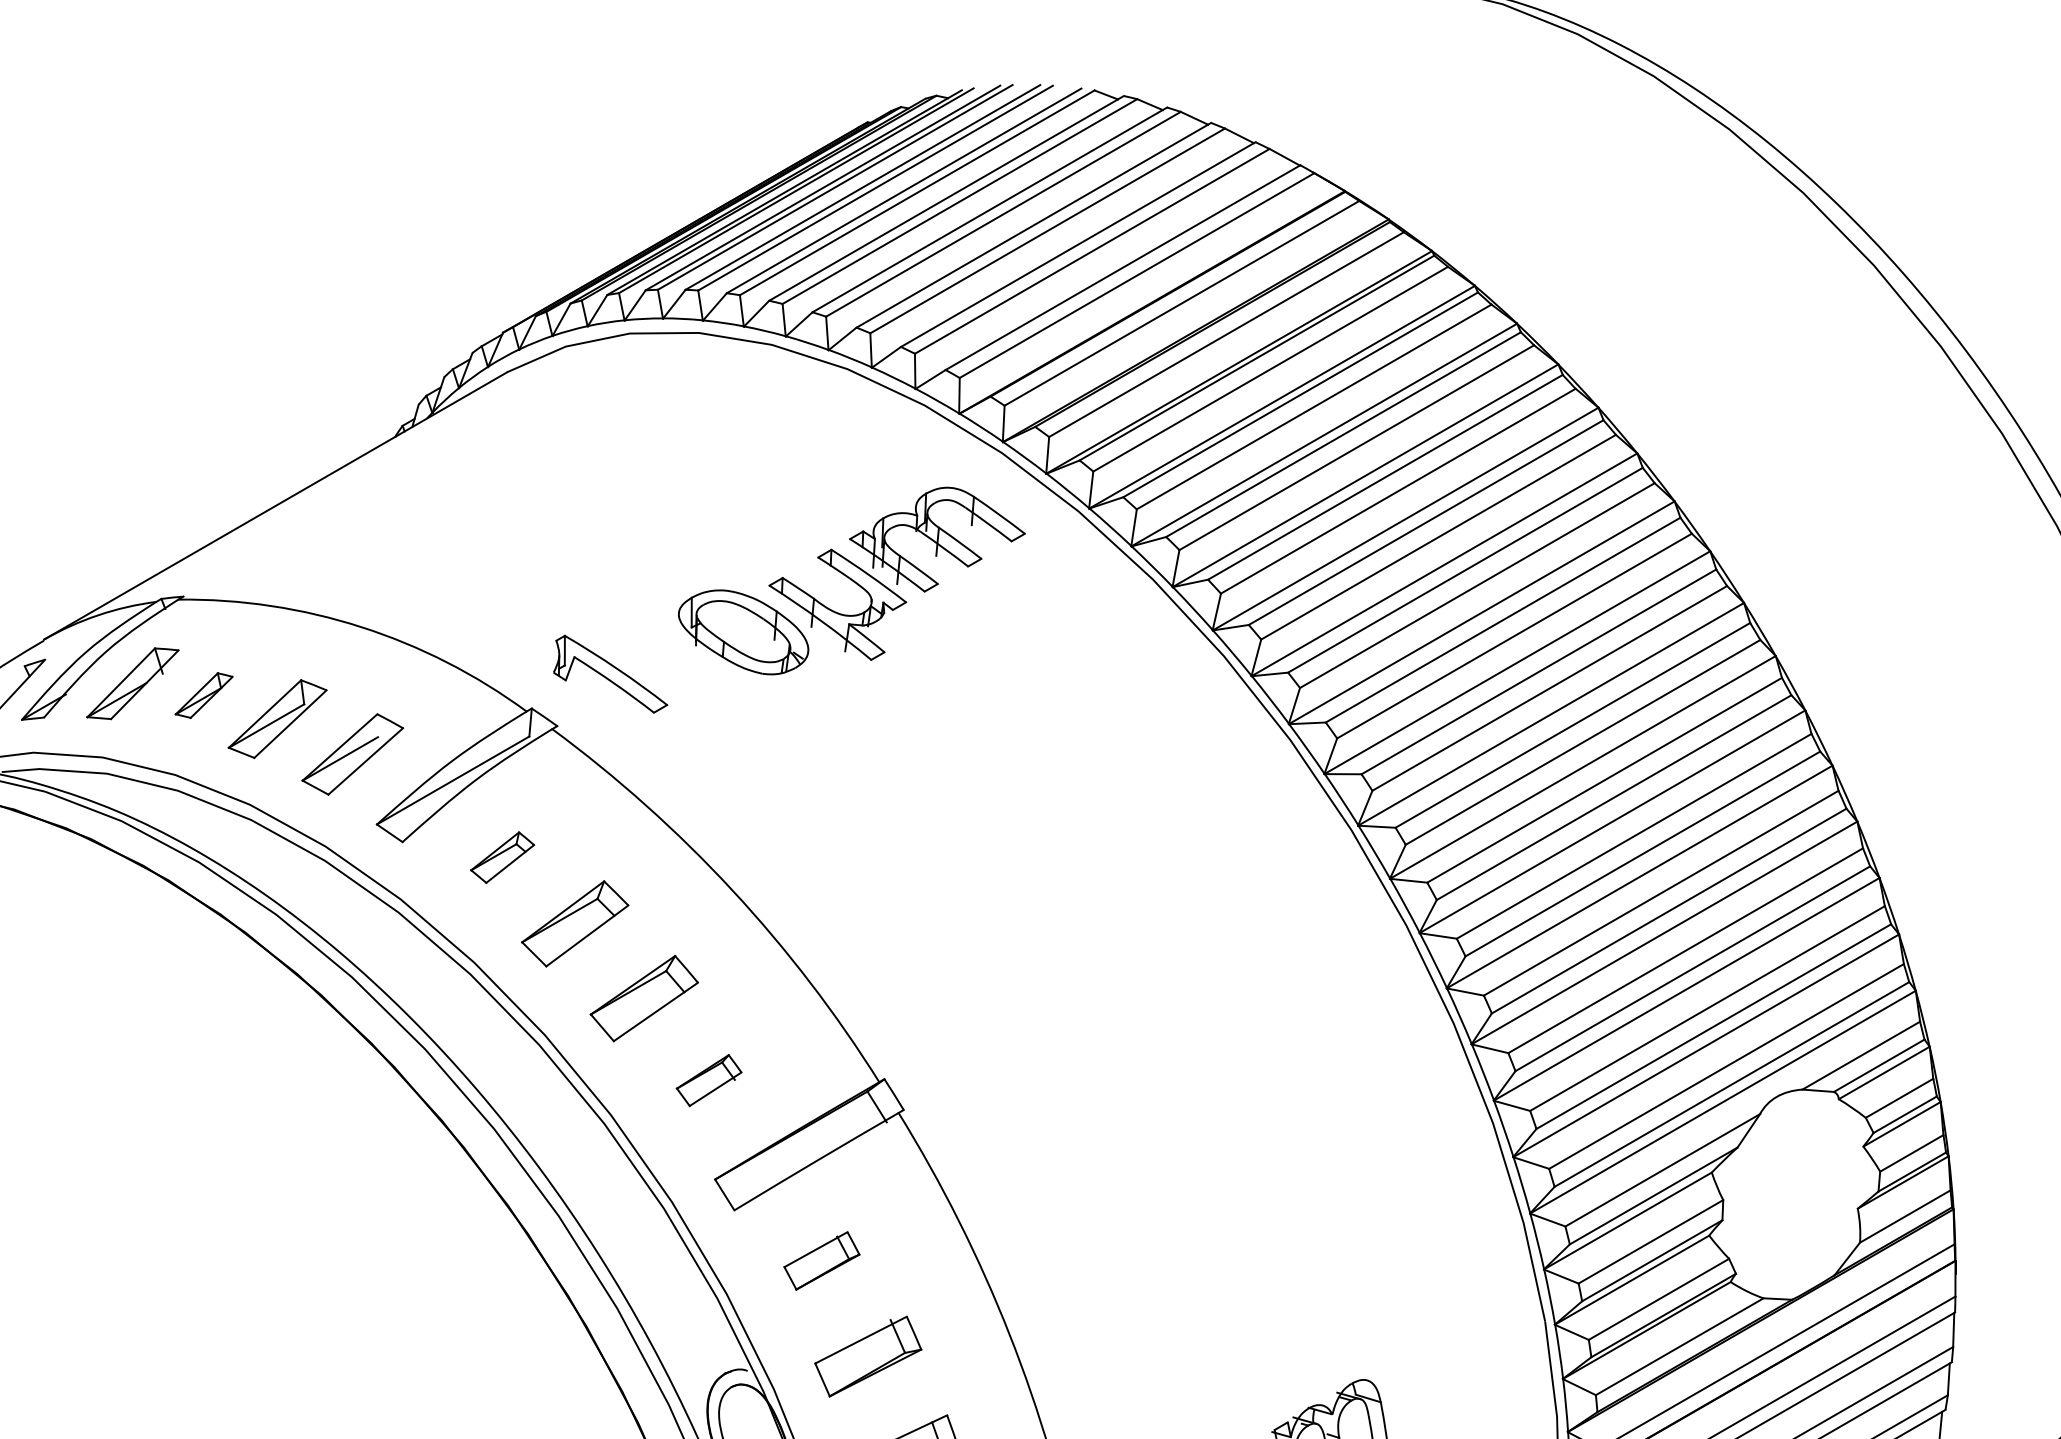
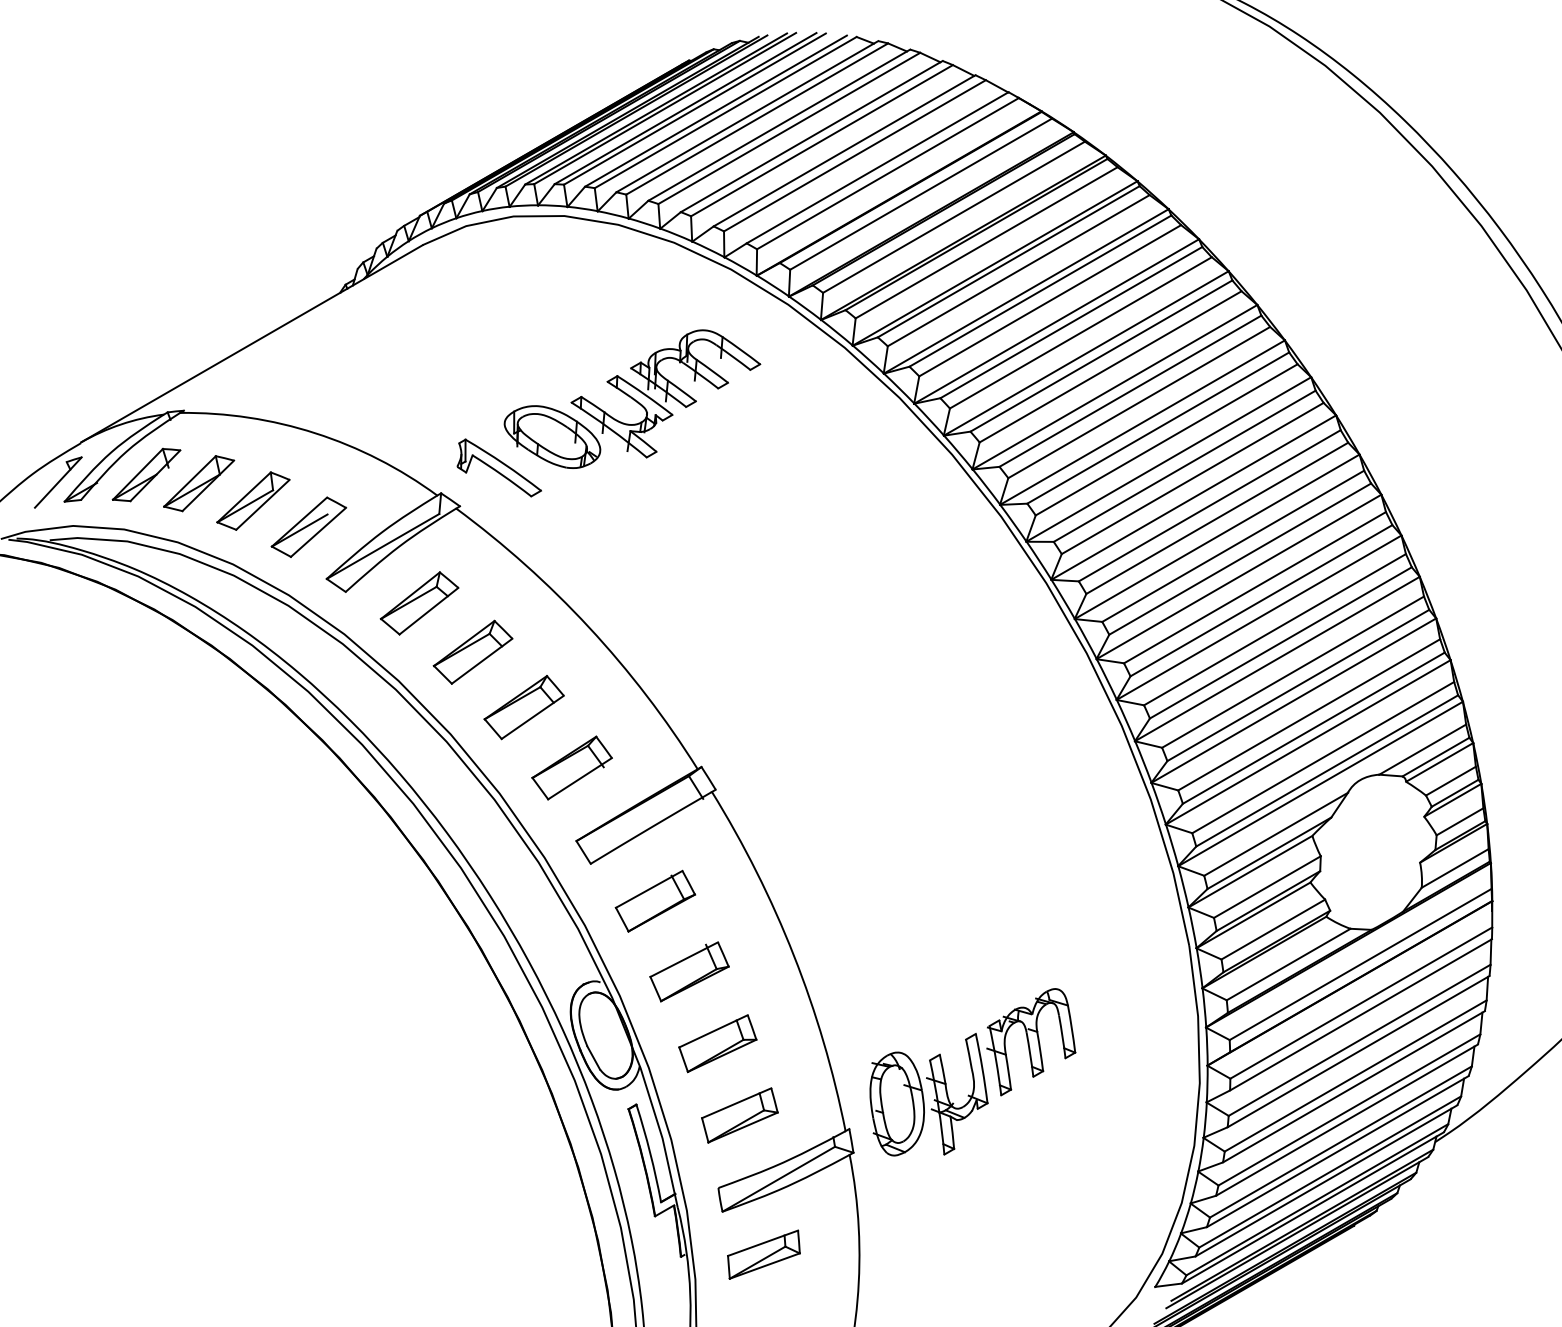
part: (851, 580) -> (632, 398), moved
part: (204, 695) -> (199, 483), size x1.67
part: (502, 857) -> (419, 603), size x1.67
part: (708, 1079) -> (571, 767), size x1.67
part: (820, 1259) -> (654, 900), size x1.43

